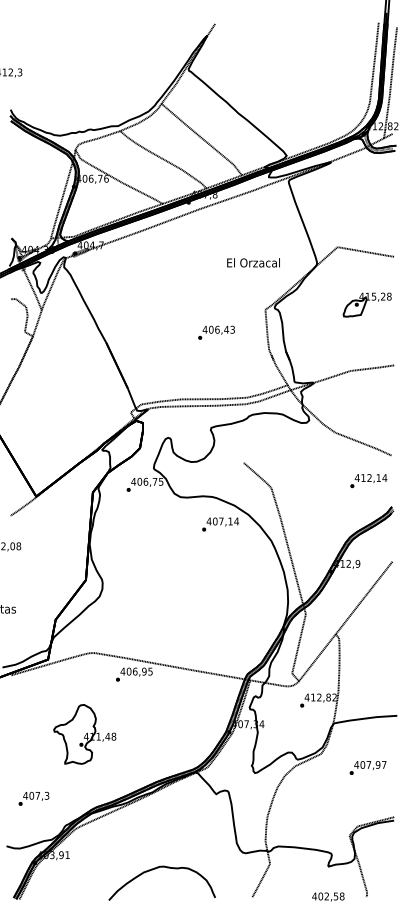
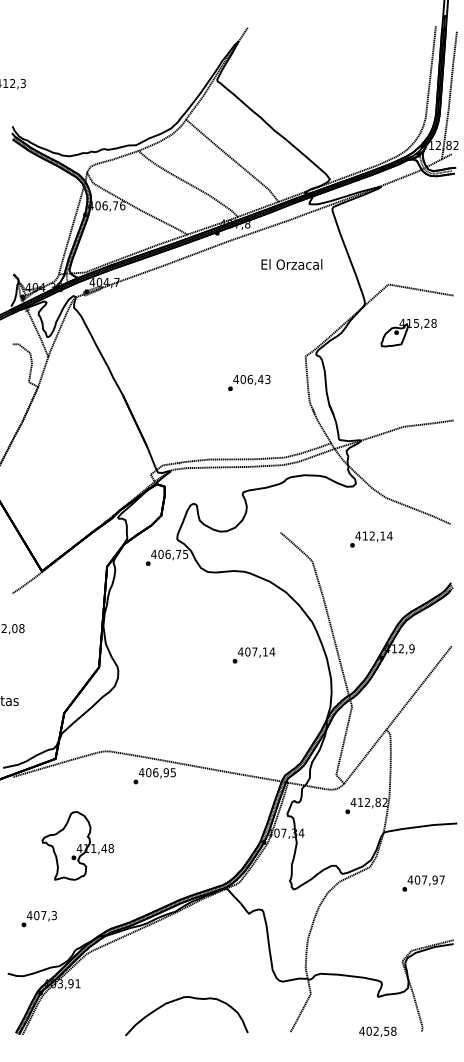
text: (253, 262) -> (291, 264), moved
part: (367, 304) -> (408, 332), moved
text: (368, 481) -> (371, 539), moved
text: (220, 524) -> (253, 655), moved
part: (84, 734) -> (77, 845), moved

